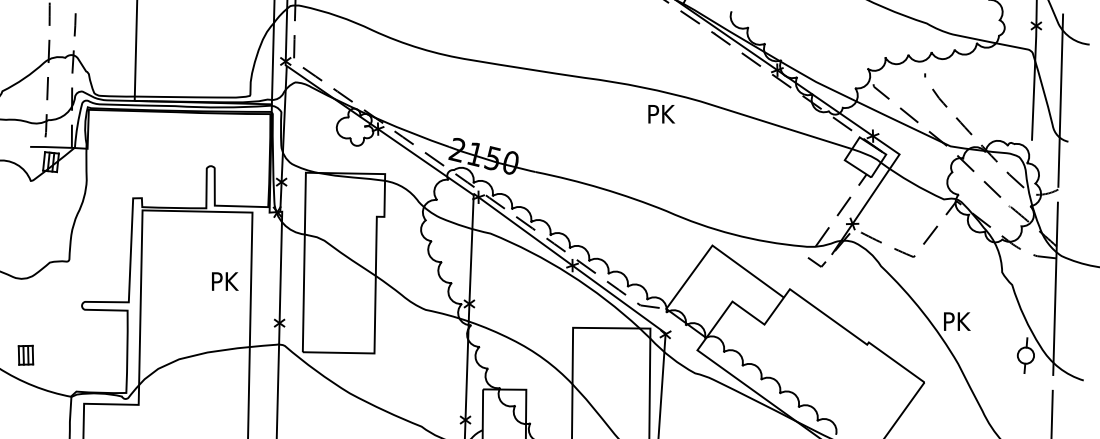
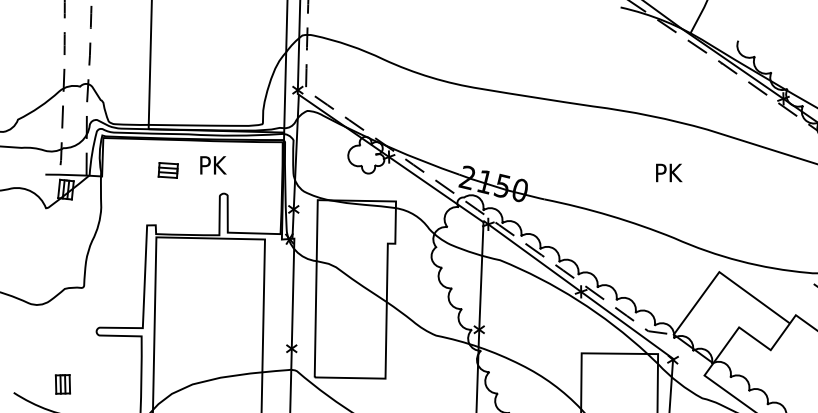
text: (661, 114) -> (669, 173), moved
part: (154, 142) -> (168, 170), added
text: (225, 281) -> (213, 165), moved
part: (25, 354) -> (62, 383), moved

